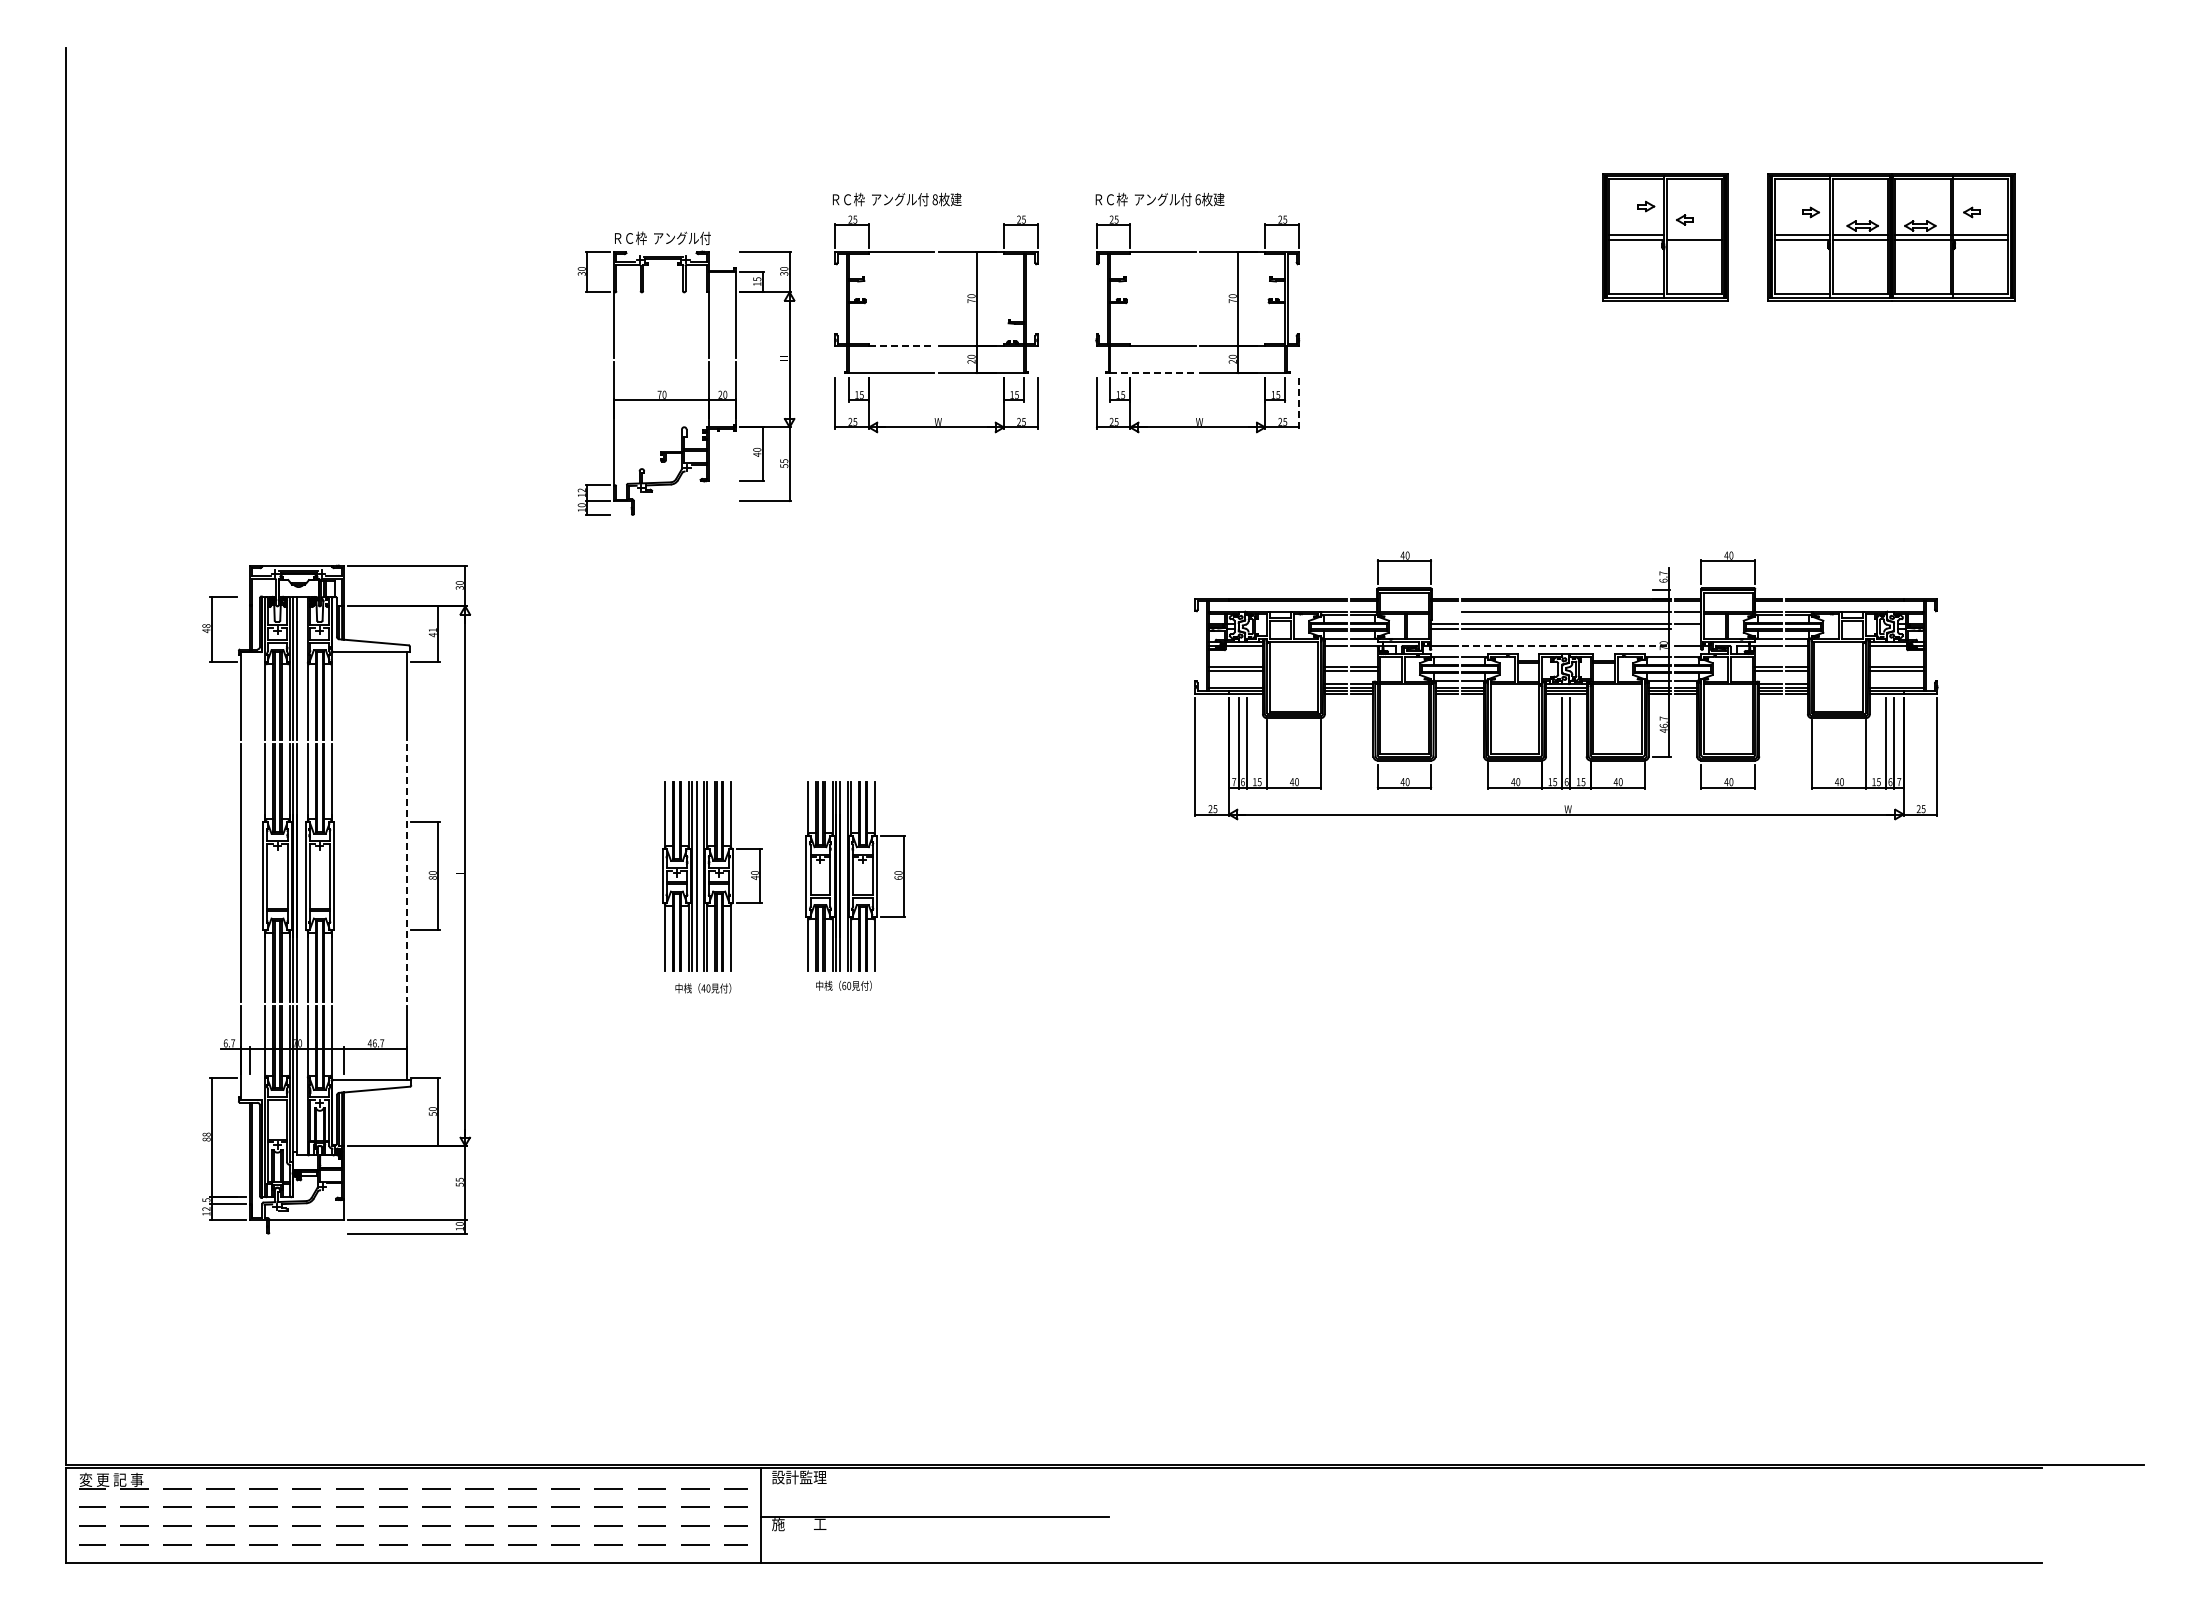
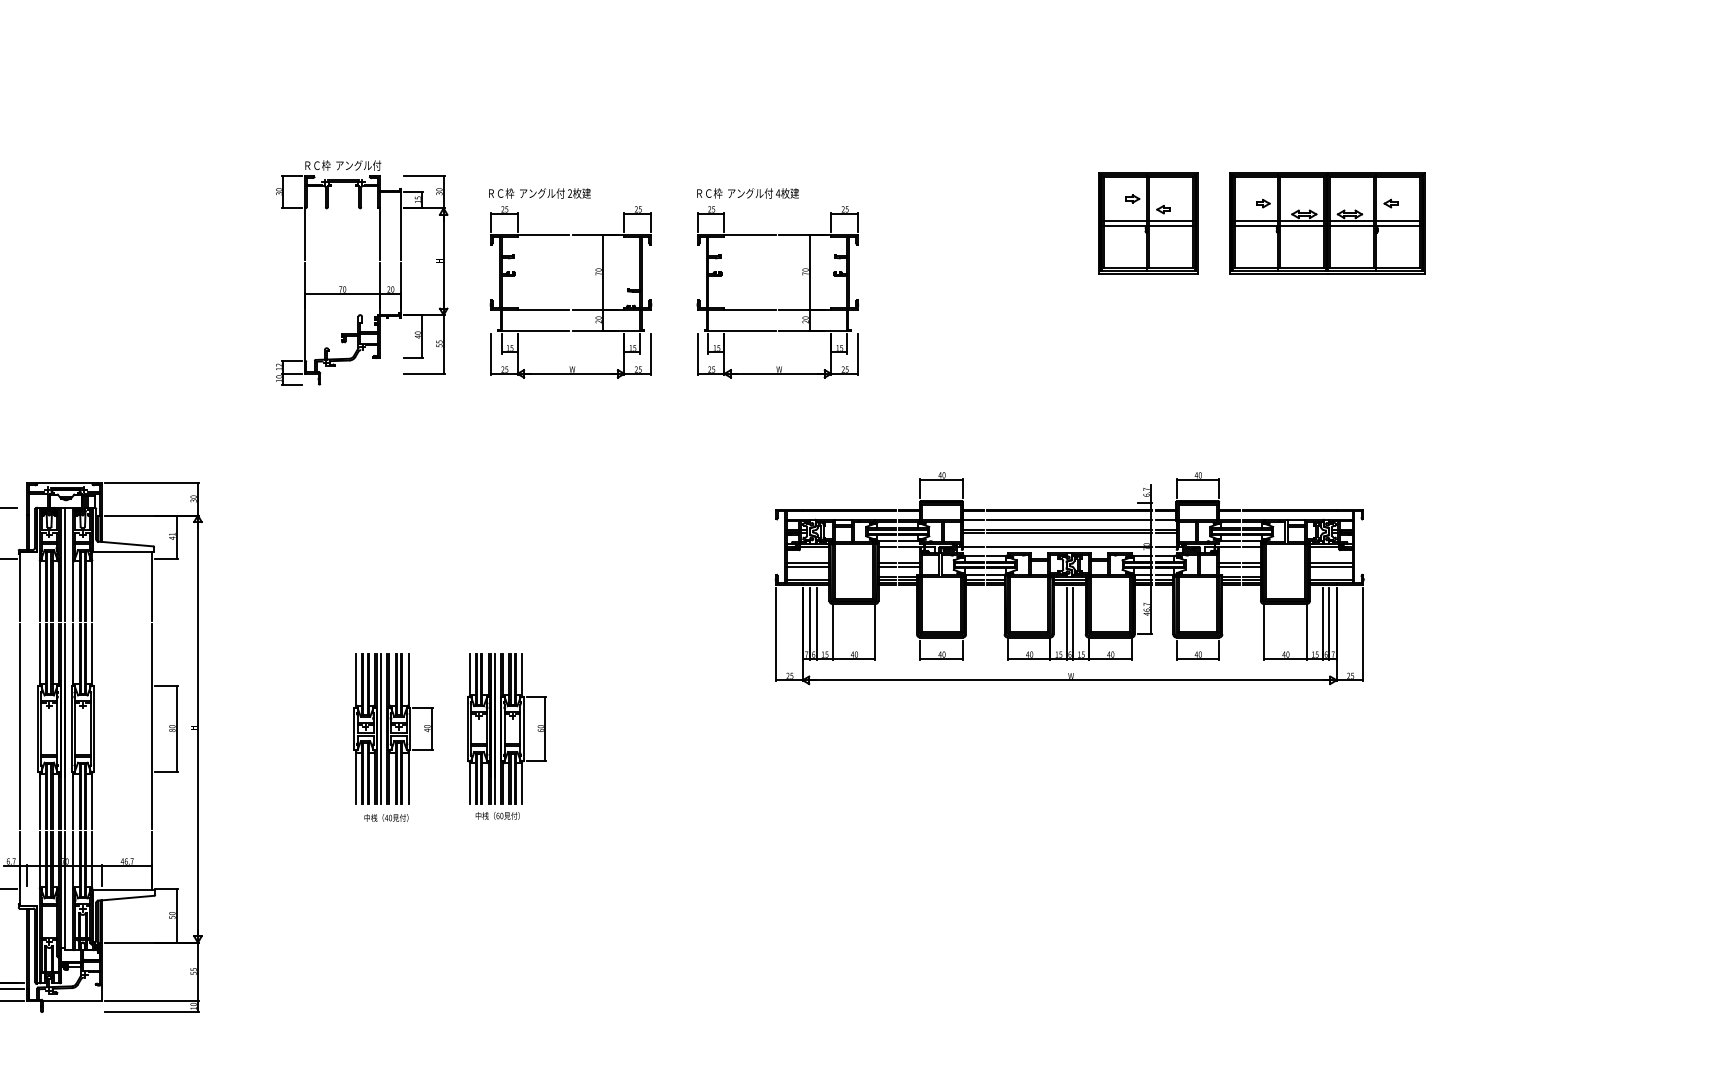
text: (934, 199) -> (569, 193), 8 -> 2
text: (1197, 199) -> (777, 193), 6 -> 4
line: (1693, 234) -> (1170, 221), added
line: (901, 346) -> (543, 309), dashed -> solid
part: (708, 373) -> (379, 272), moved
line: (1153, 373) -> (742, 331), dashed -> solid
line: (1298, 403) -> (857, 354), dashed -> solid
line: (1444, 611) -> (973, 519), added
line: (1687, 629) -> (1165, 533), added
line: (1566, 645) -> (1069, 546), dashed -> solid
line: (407, 873) -> (152, 727), dashed -> solid

